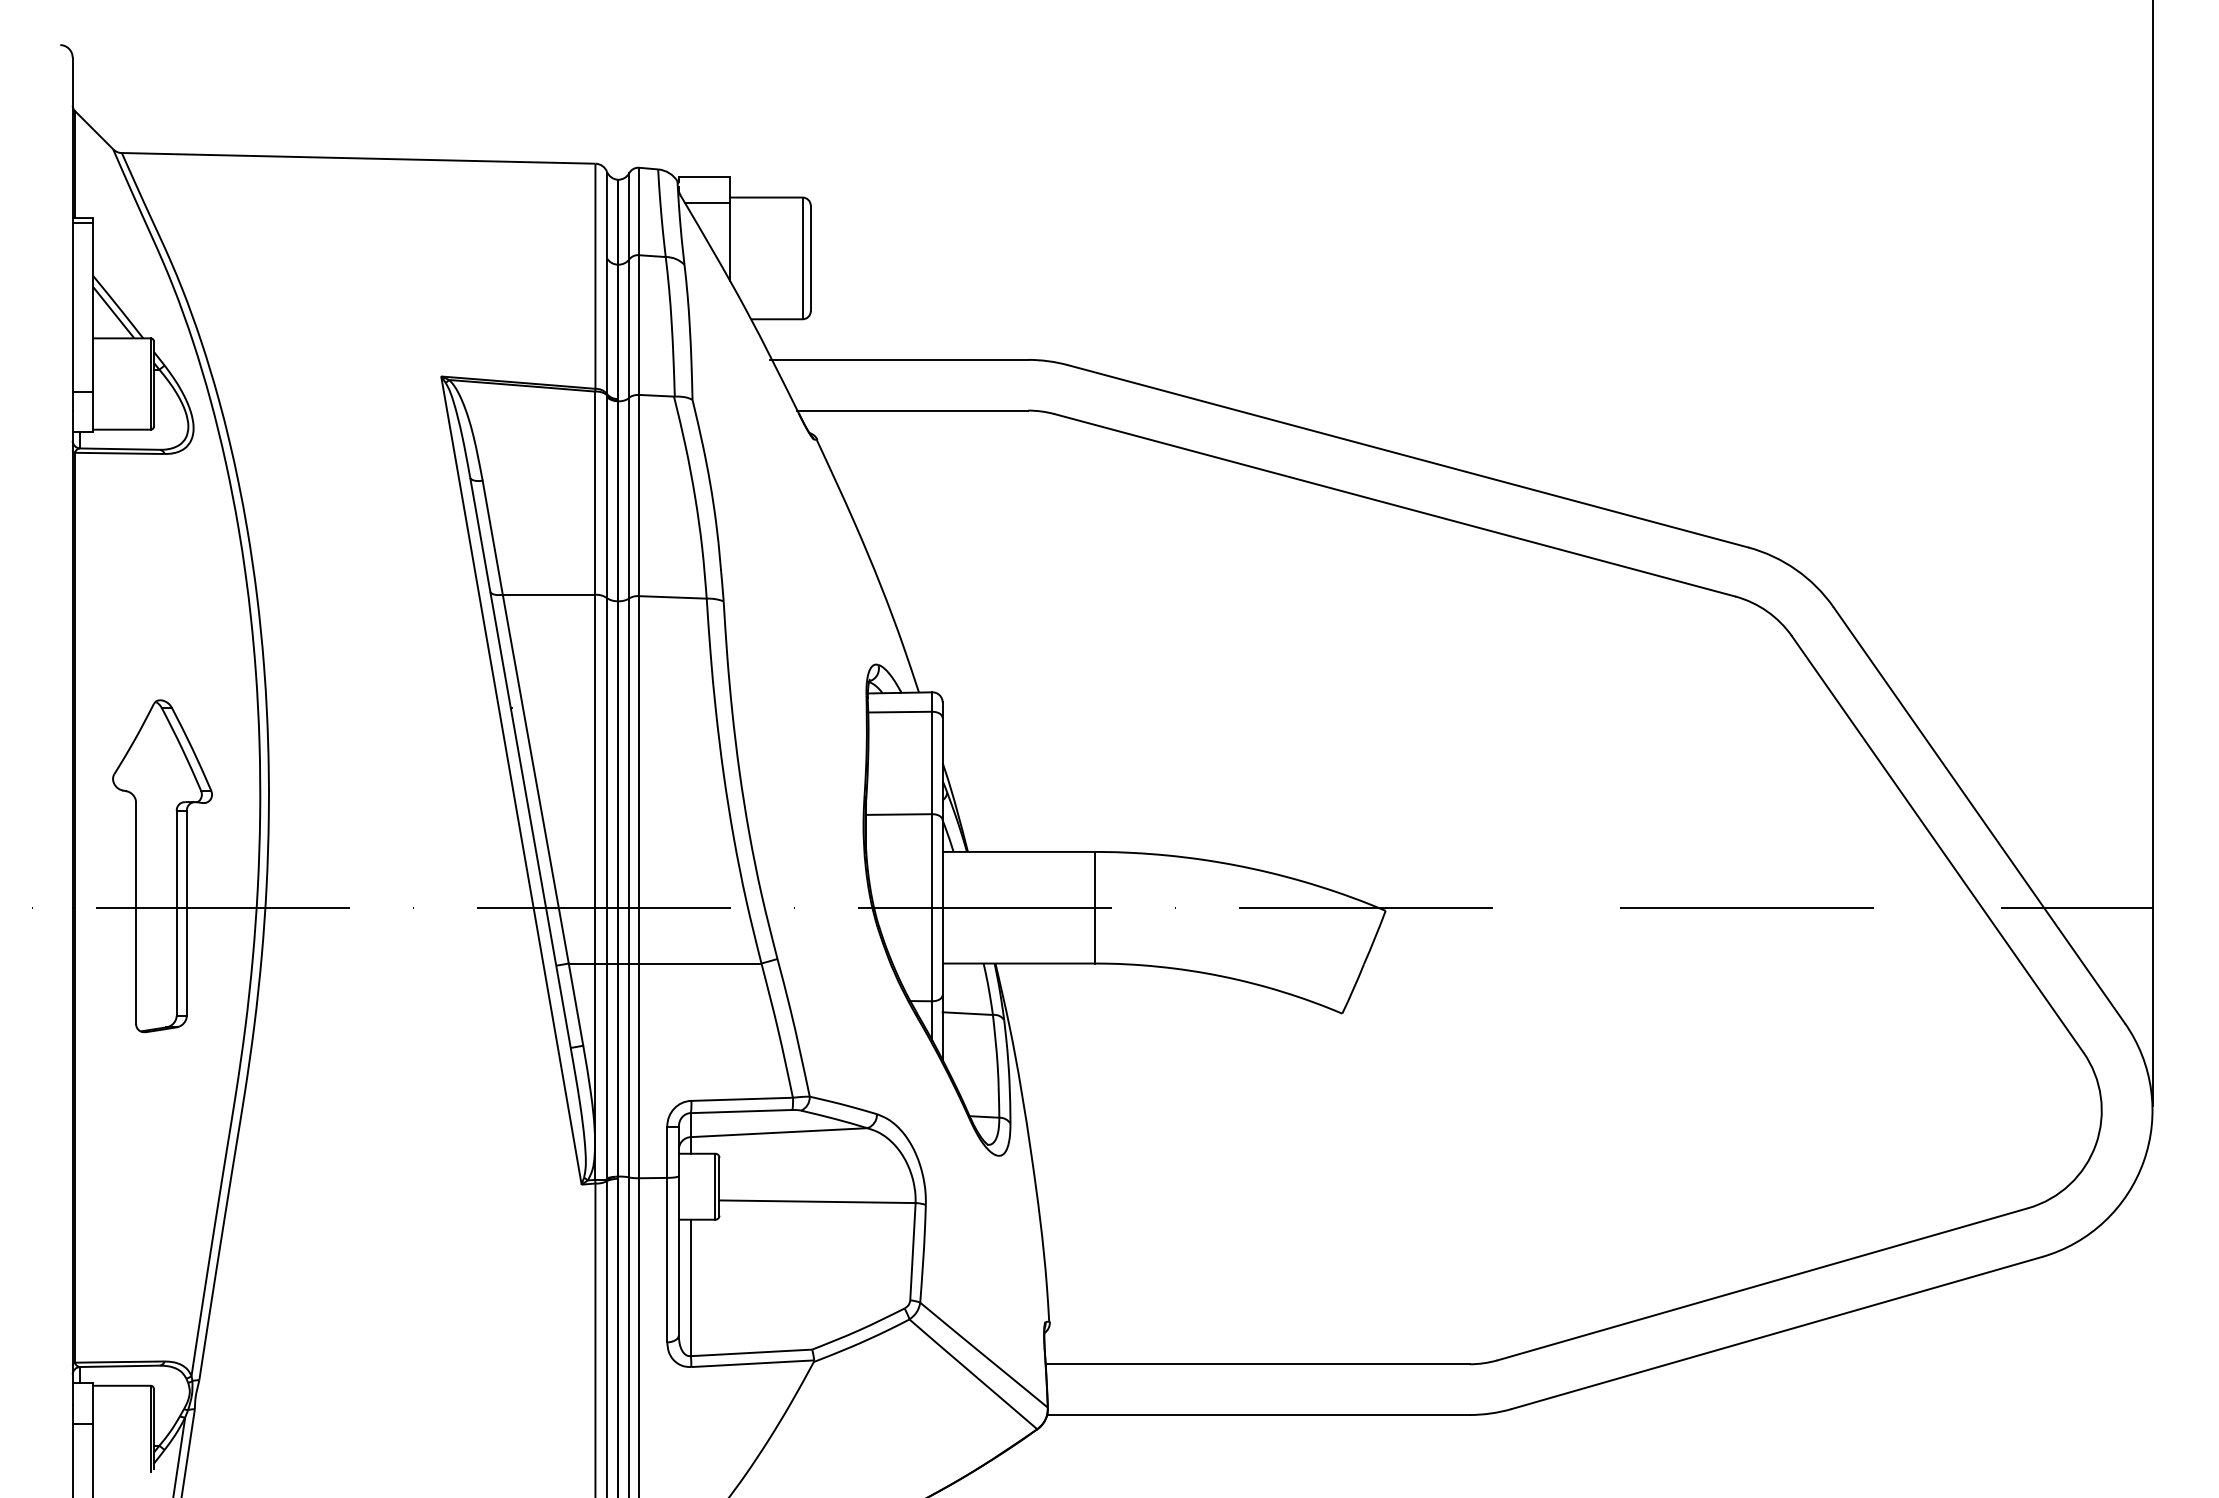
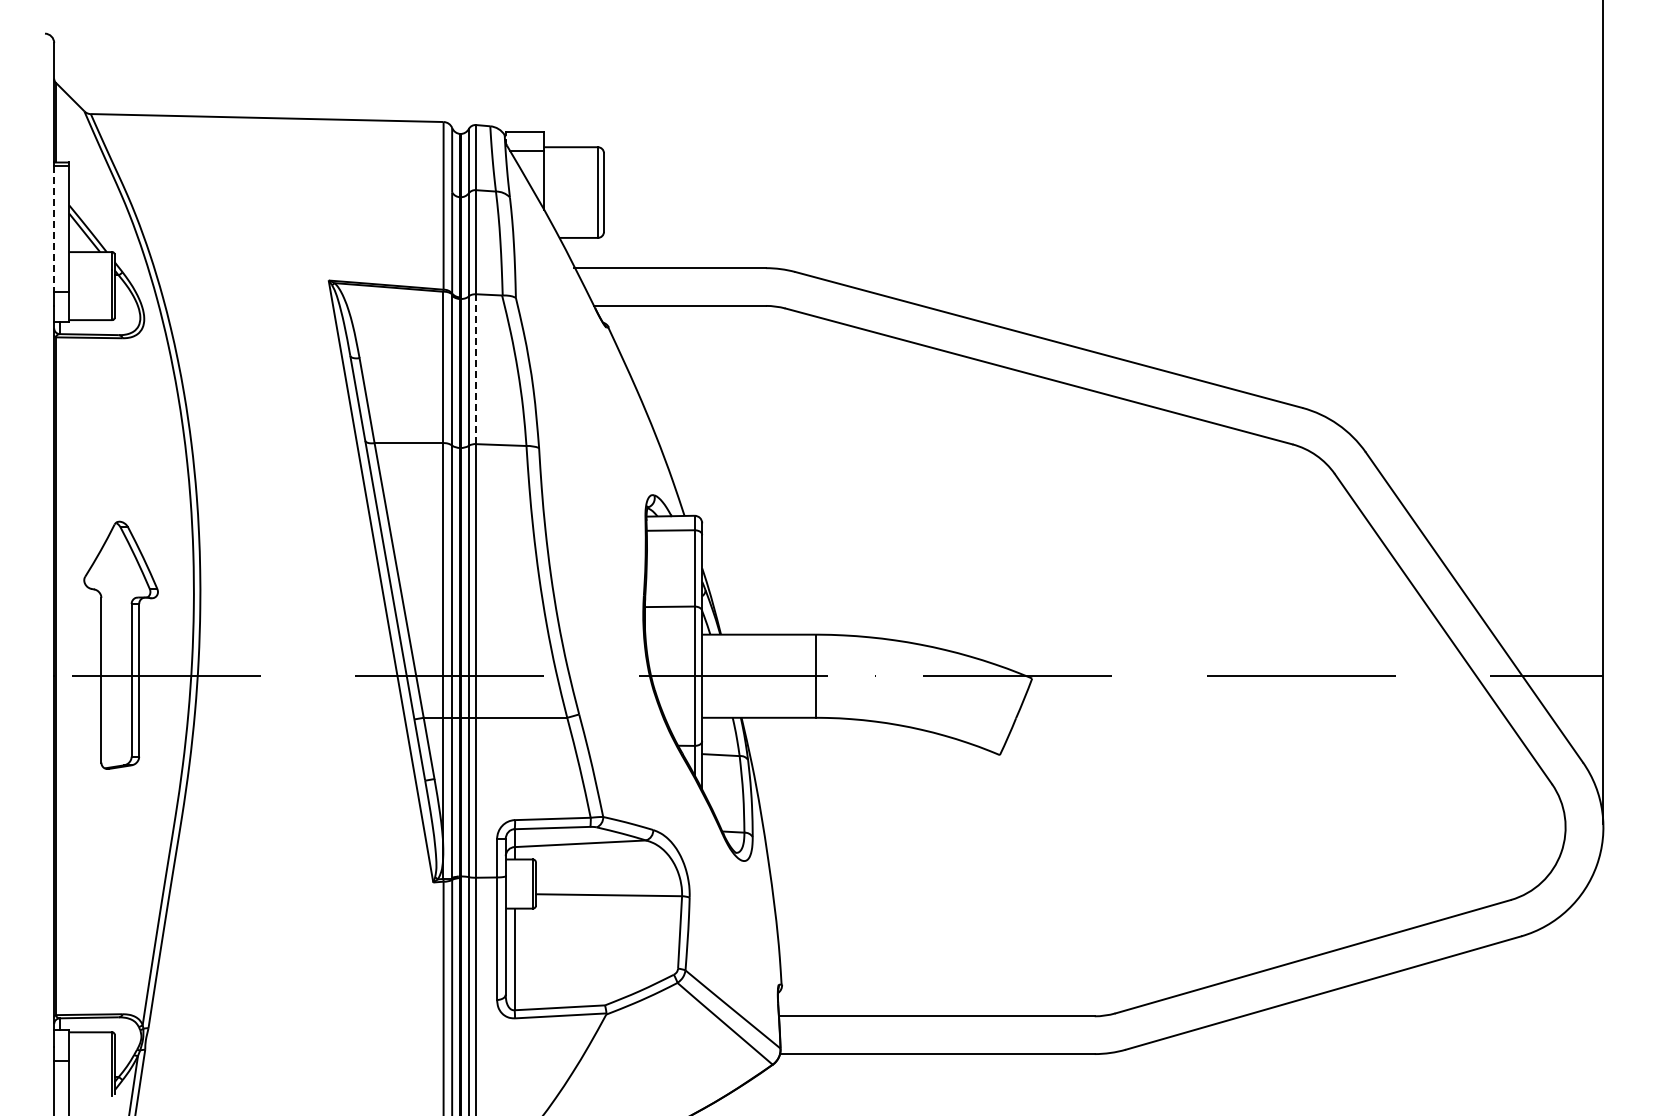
line: (73, 307) -> (54, 229), solid -> dashed
line: (639, 495) -> (476, 369), solid -> dashed

